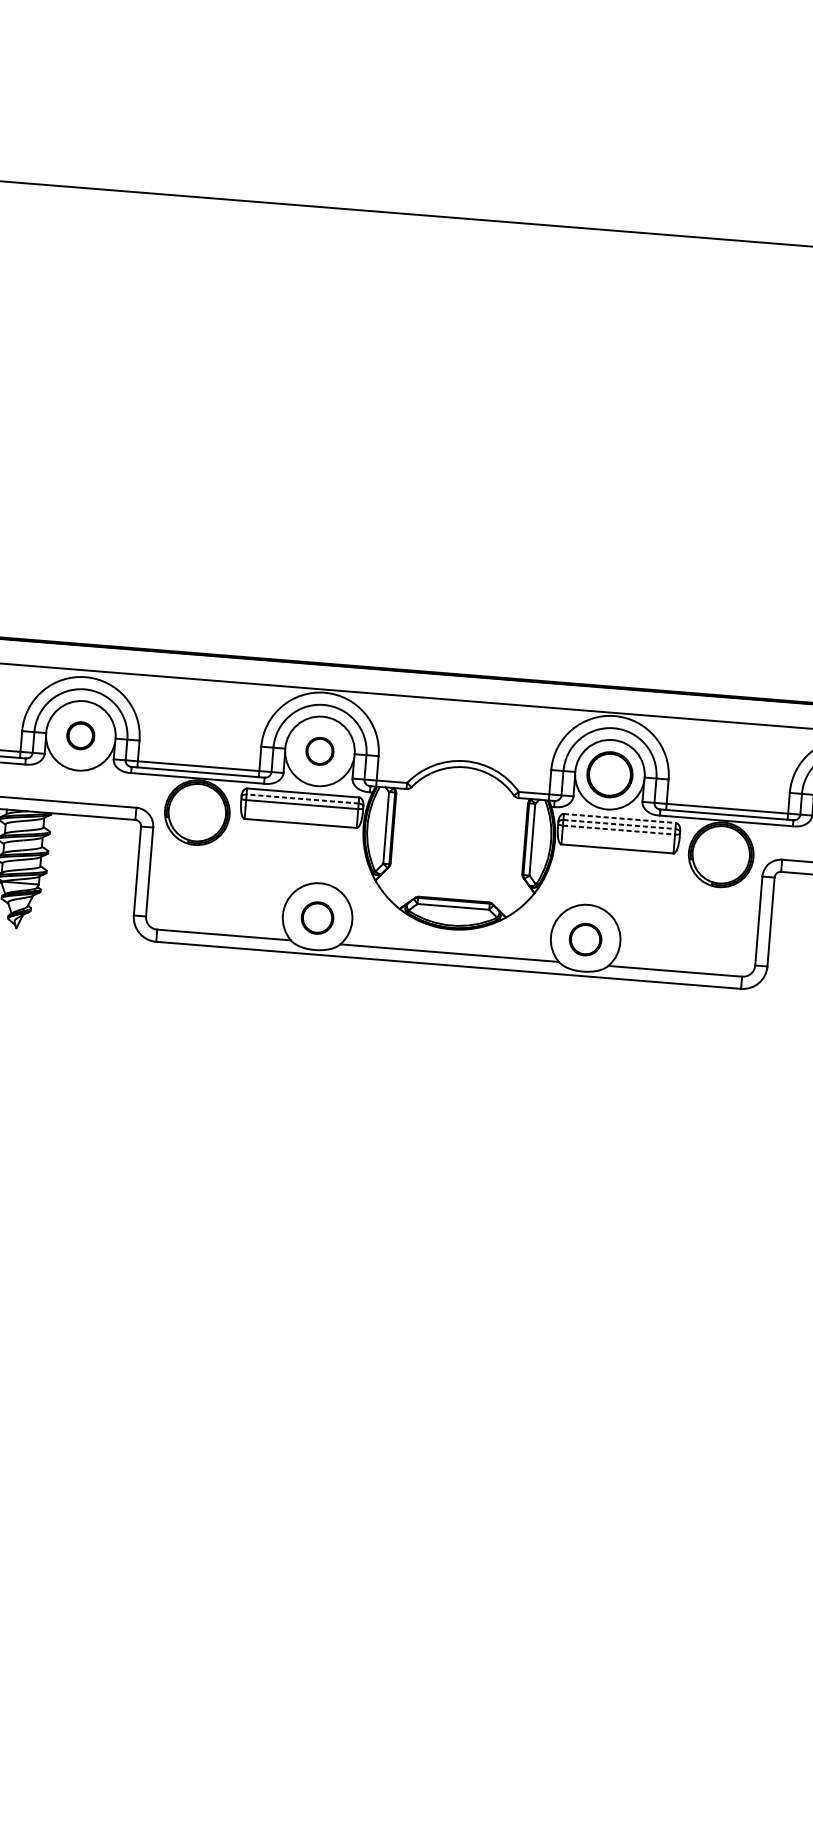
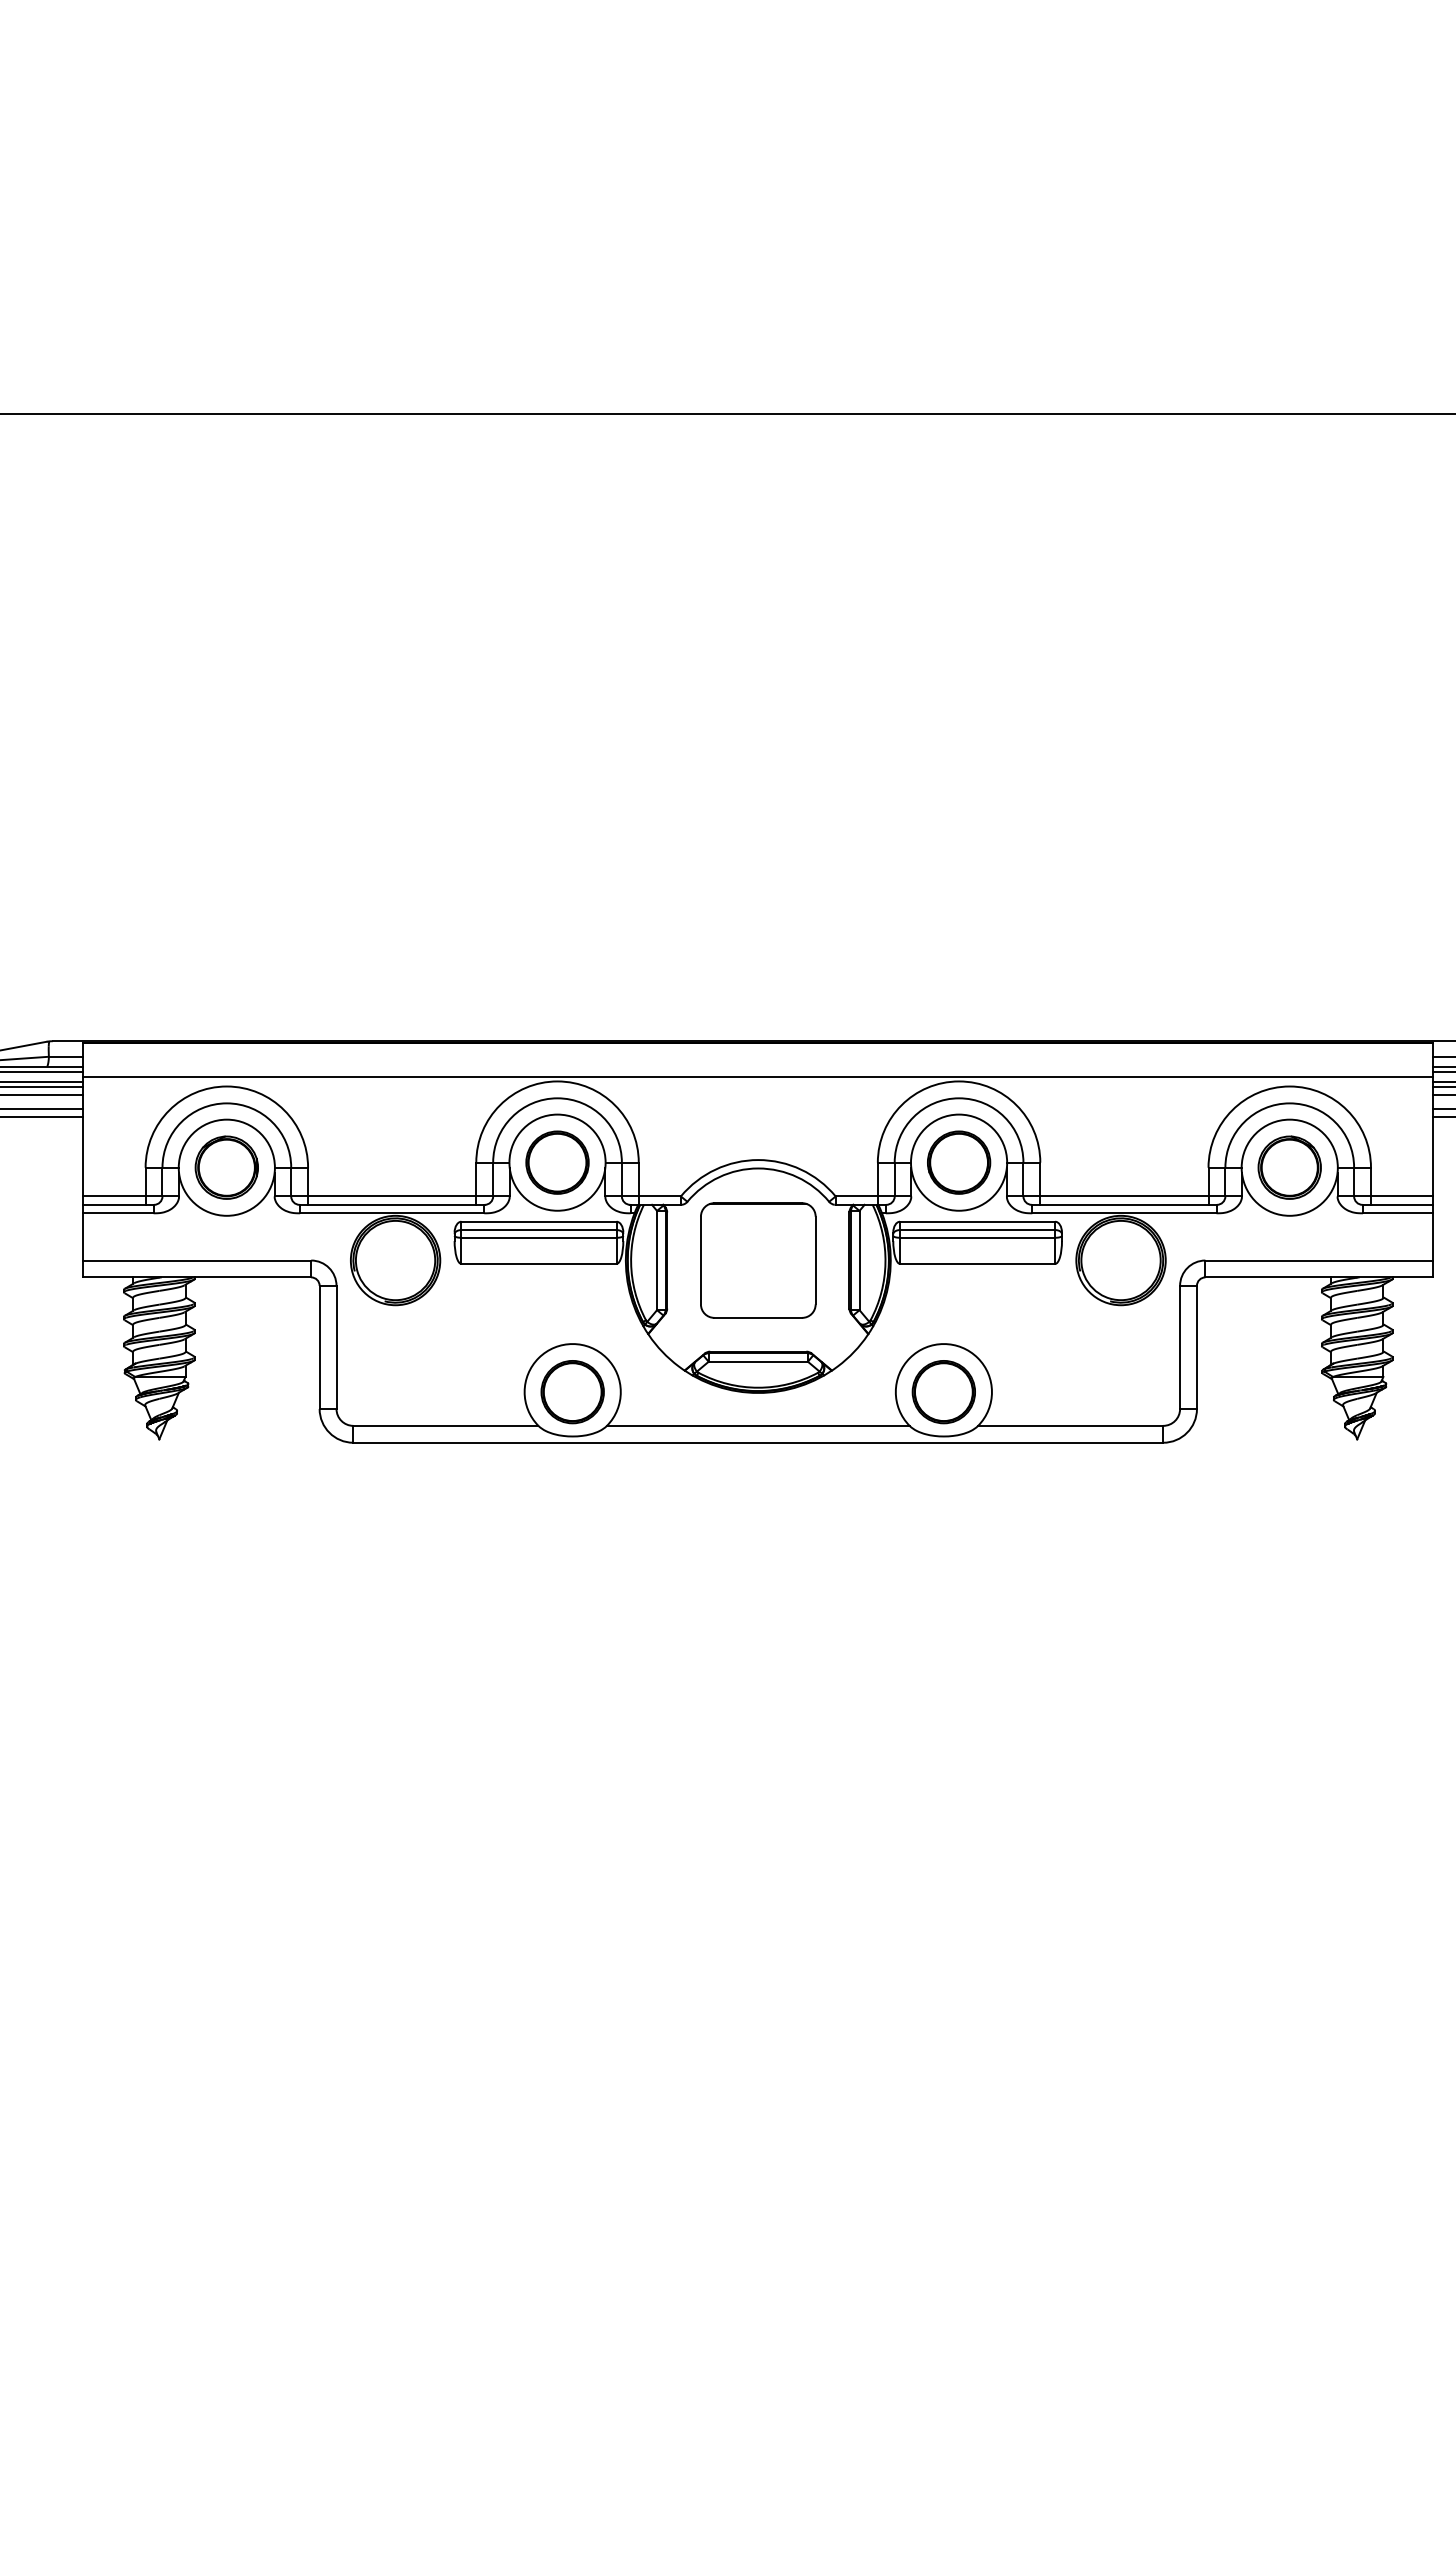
part: (80, 735) -> (226, 1167), size x1.67
part: (319, 751) -> (557, 1162), size x1.67
line: (302, 799) -> (538, 1230), dashed -> solid
line: (619, 818) -> (977, 1221), dashed -> solid
line: (619, 824) -> (977, 1230), dashed -> solid
line: (618, 829) -> (977, 1237), dashed -> solid
part: (459, 833) -> (758, 1260), added
part: (317, 918) -> (572, 1392), size x1.43
part: (585, 939) -> (943, 1392), size x1.43

